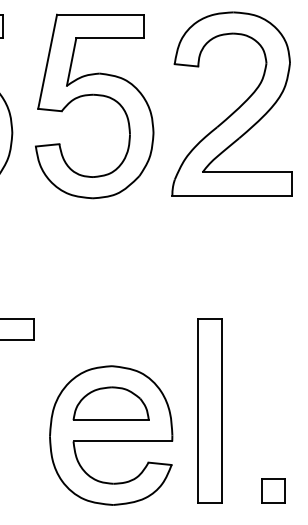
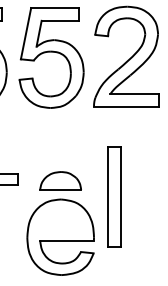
part: (110, 402) -> (60, 180), moved
part: (209, 410) -> (114, 196), moved
part: (274, 491) -> (149, 267), removed

